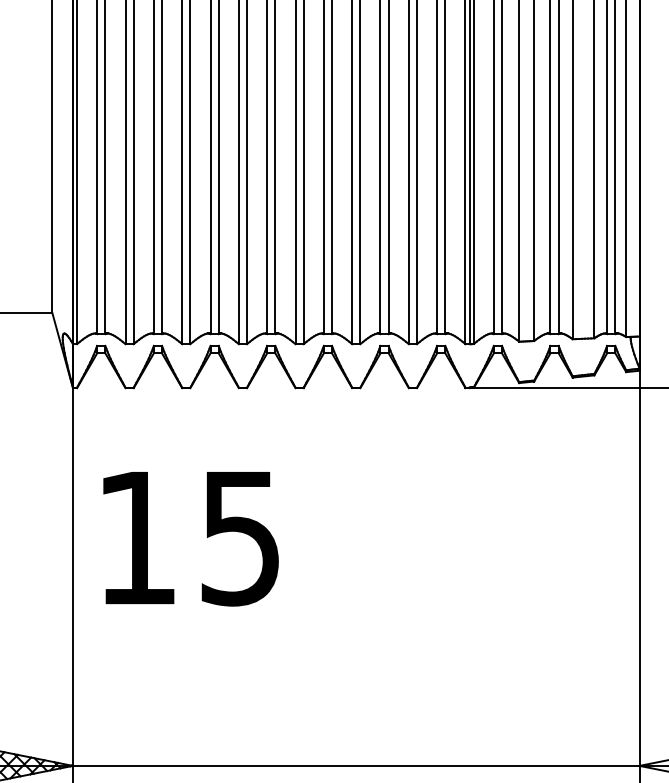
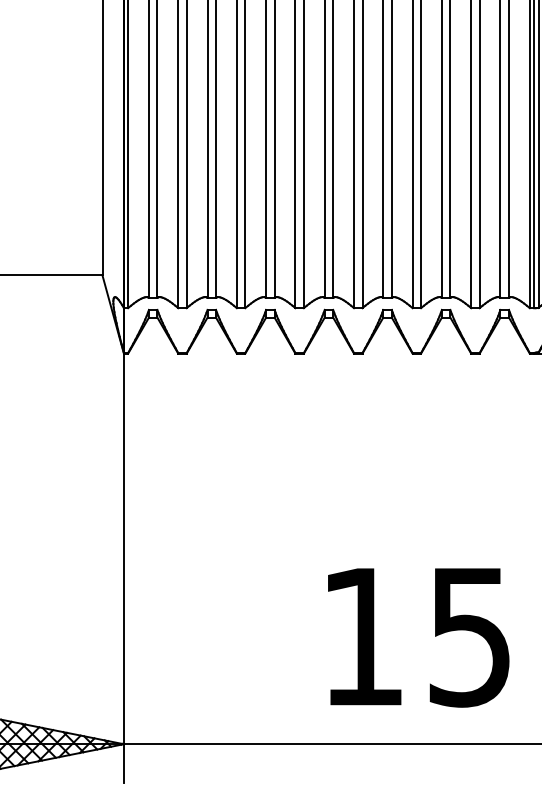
text: (190, 539) -> (418, 638), moved

